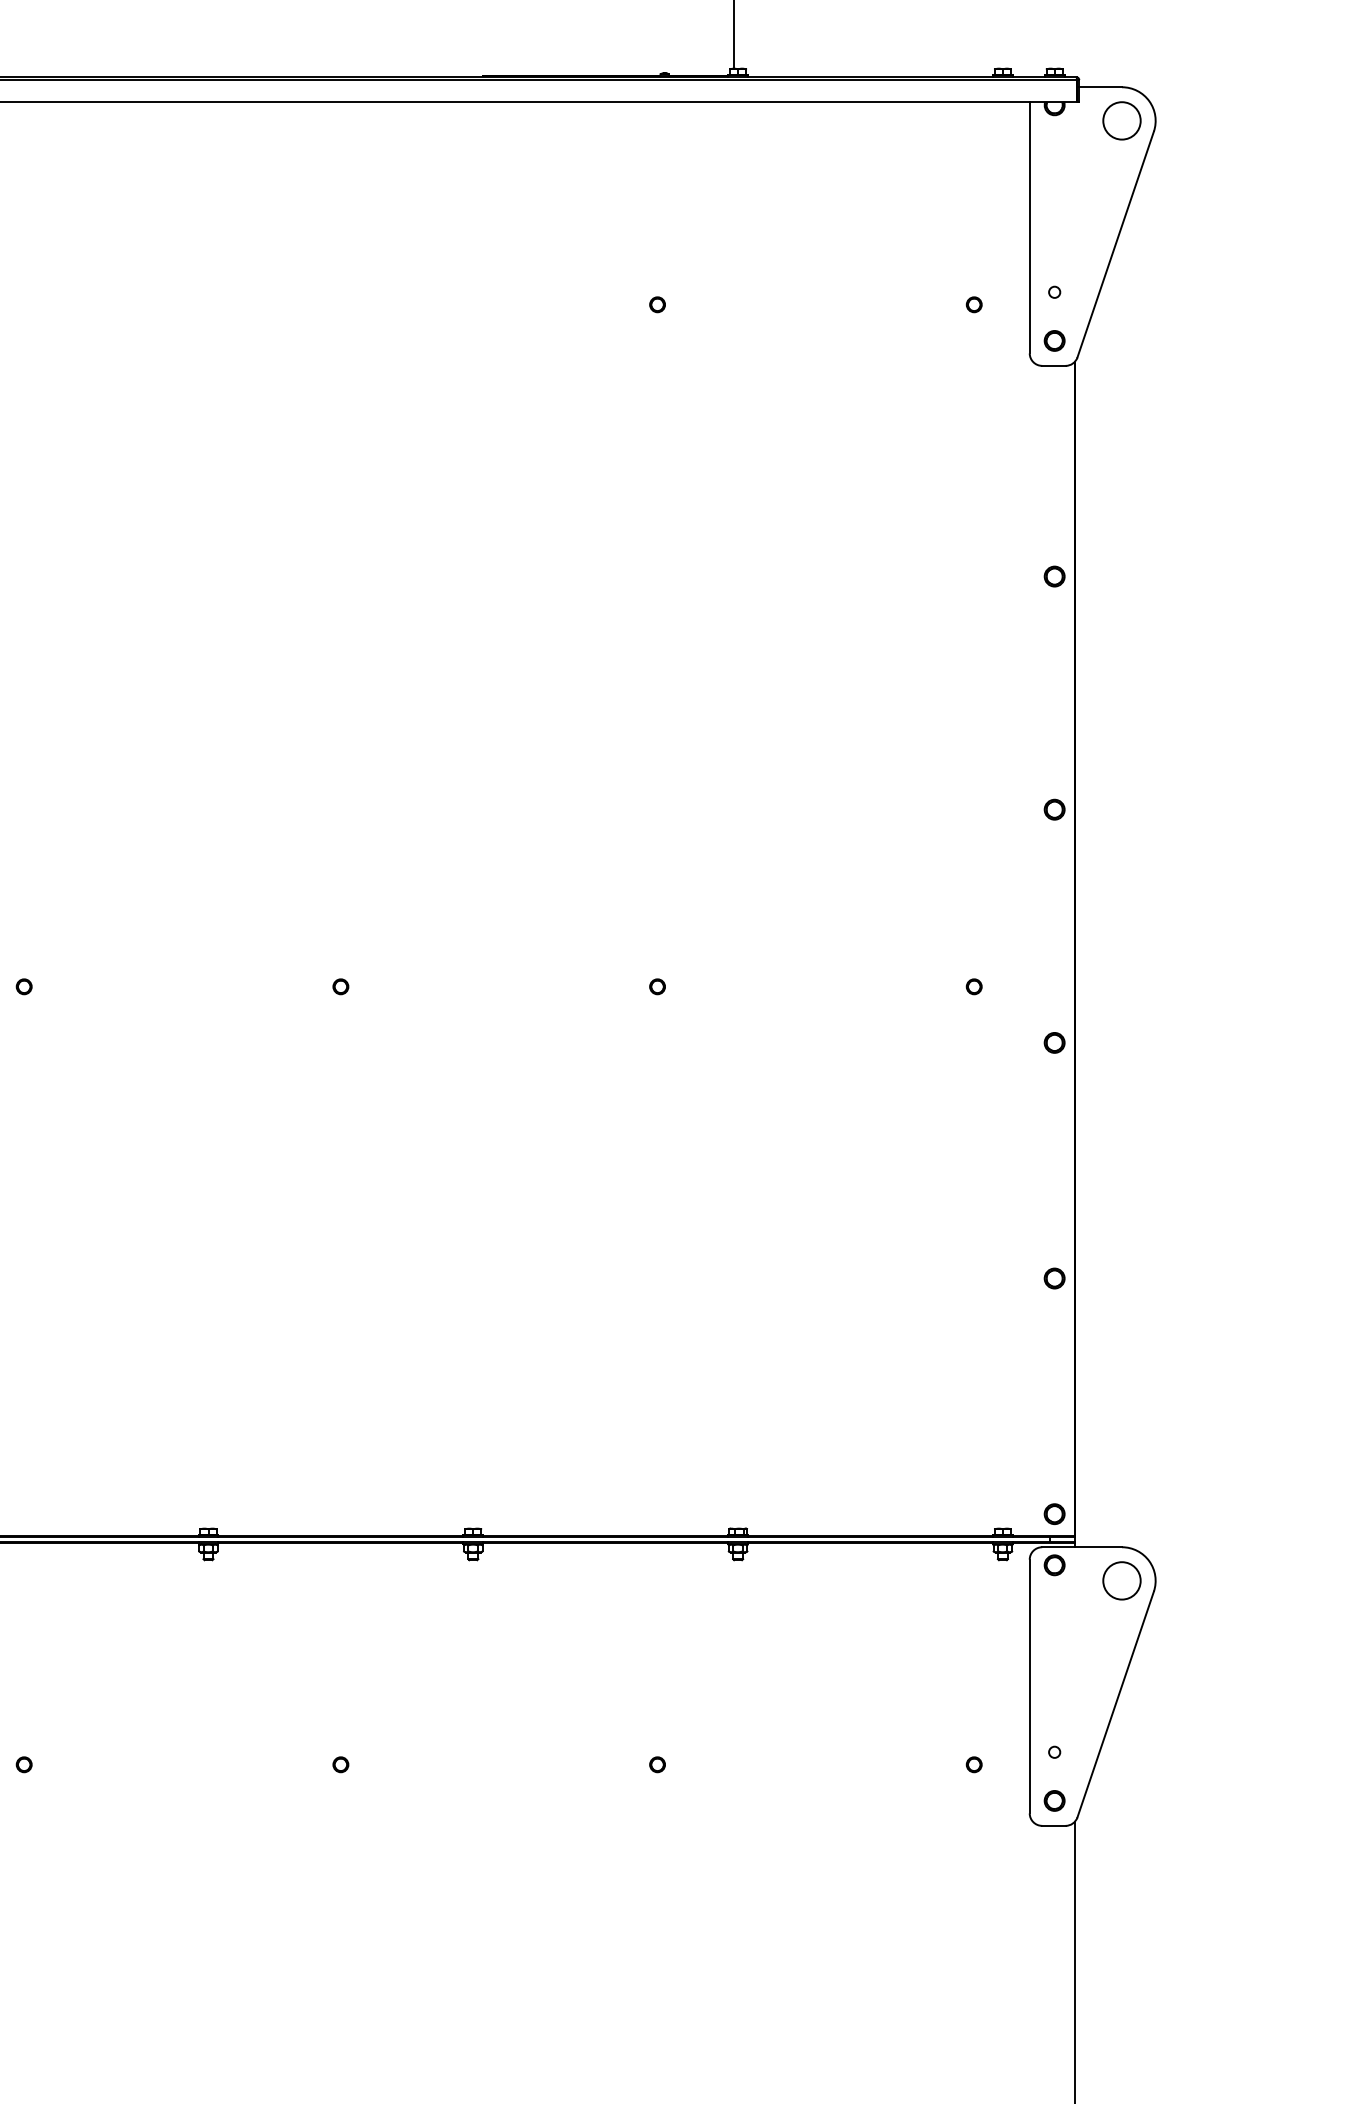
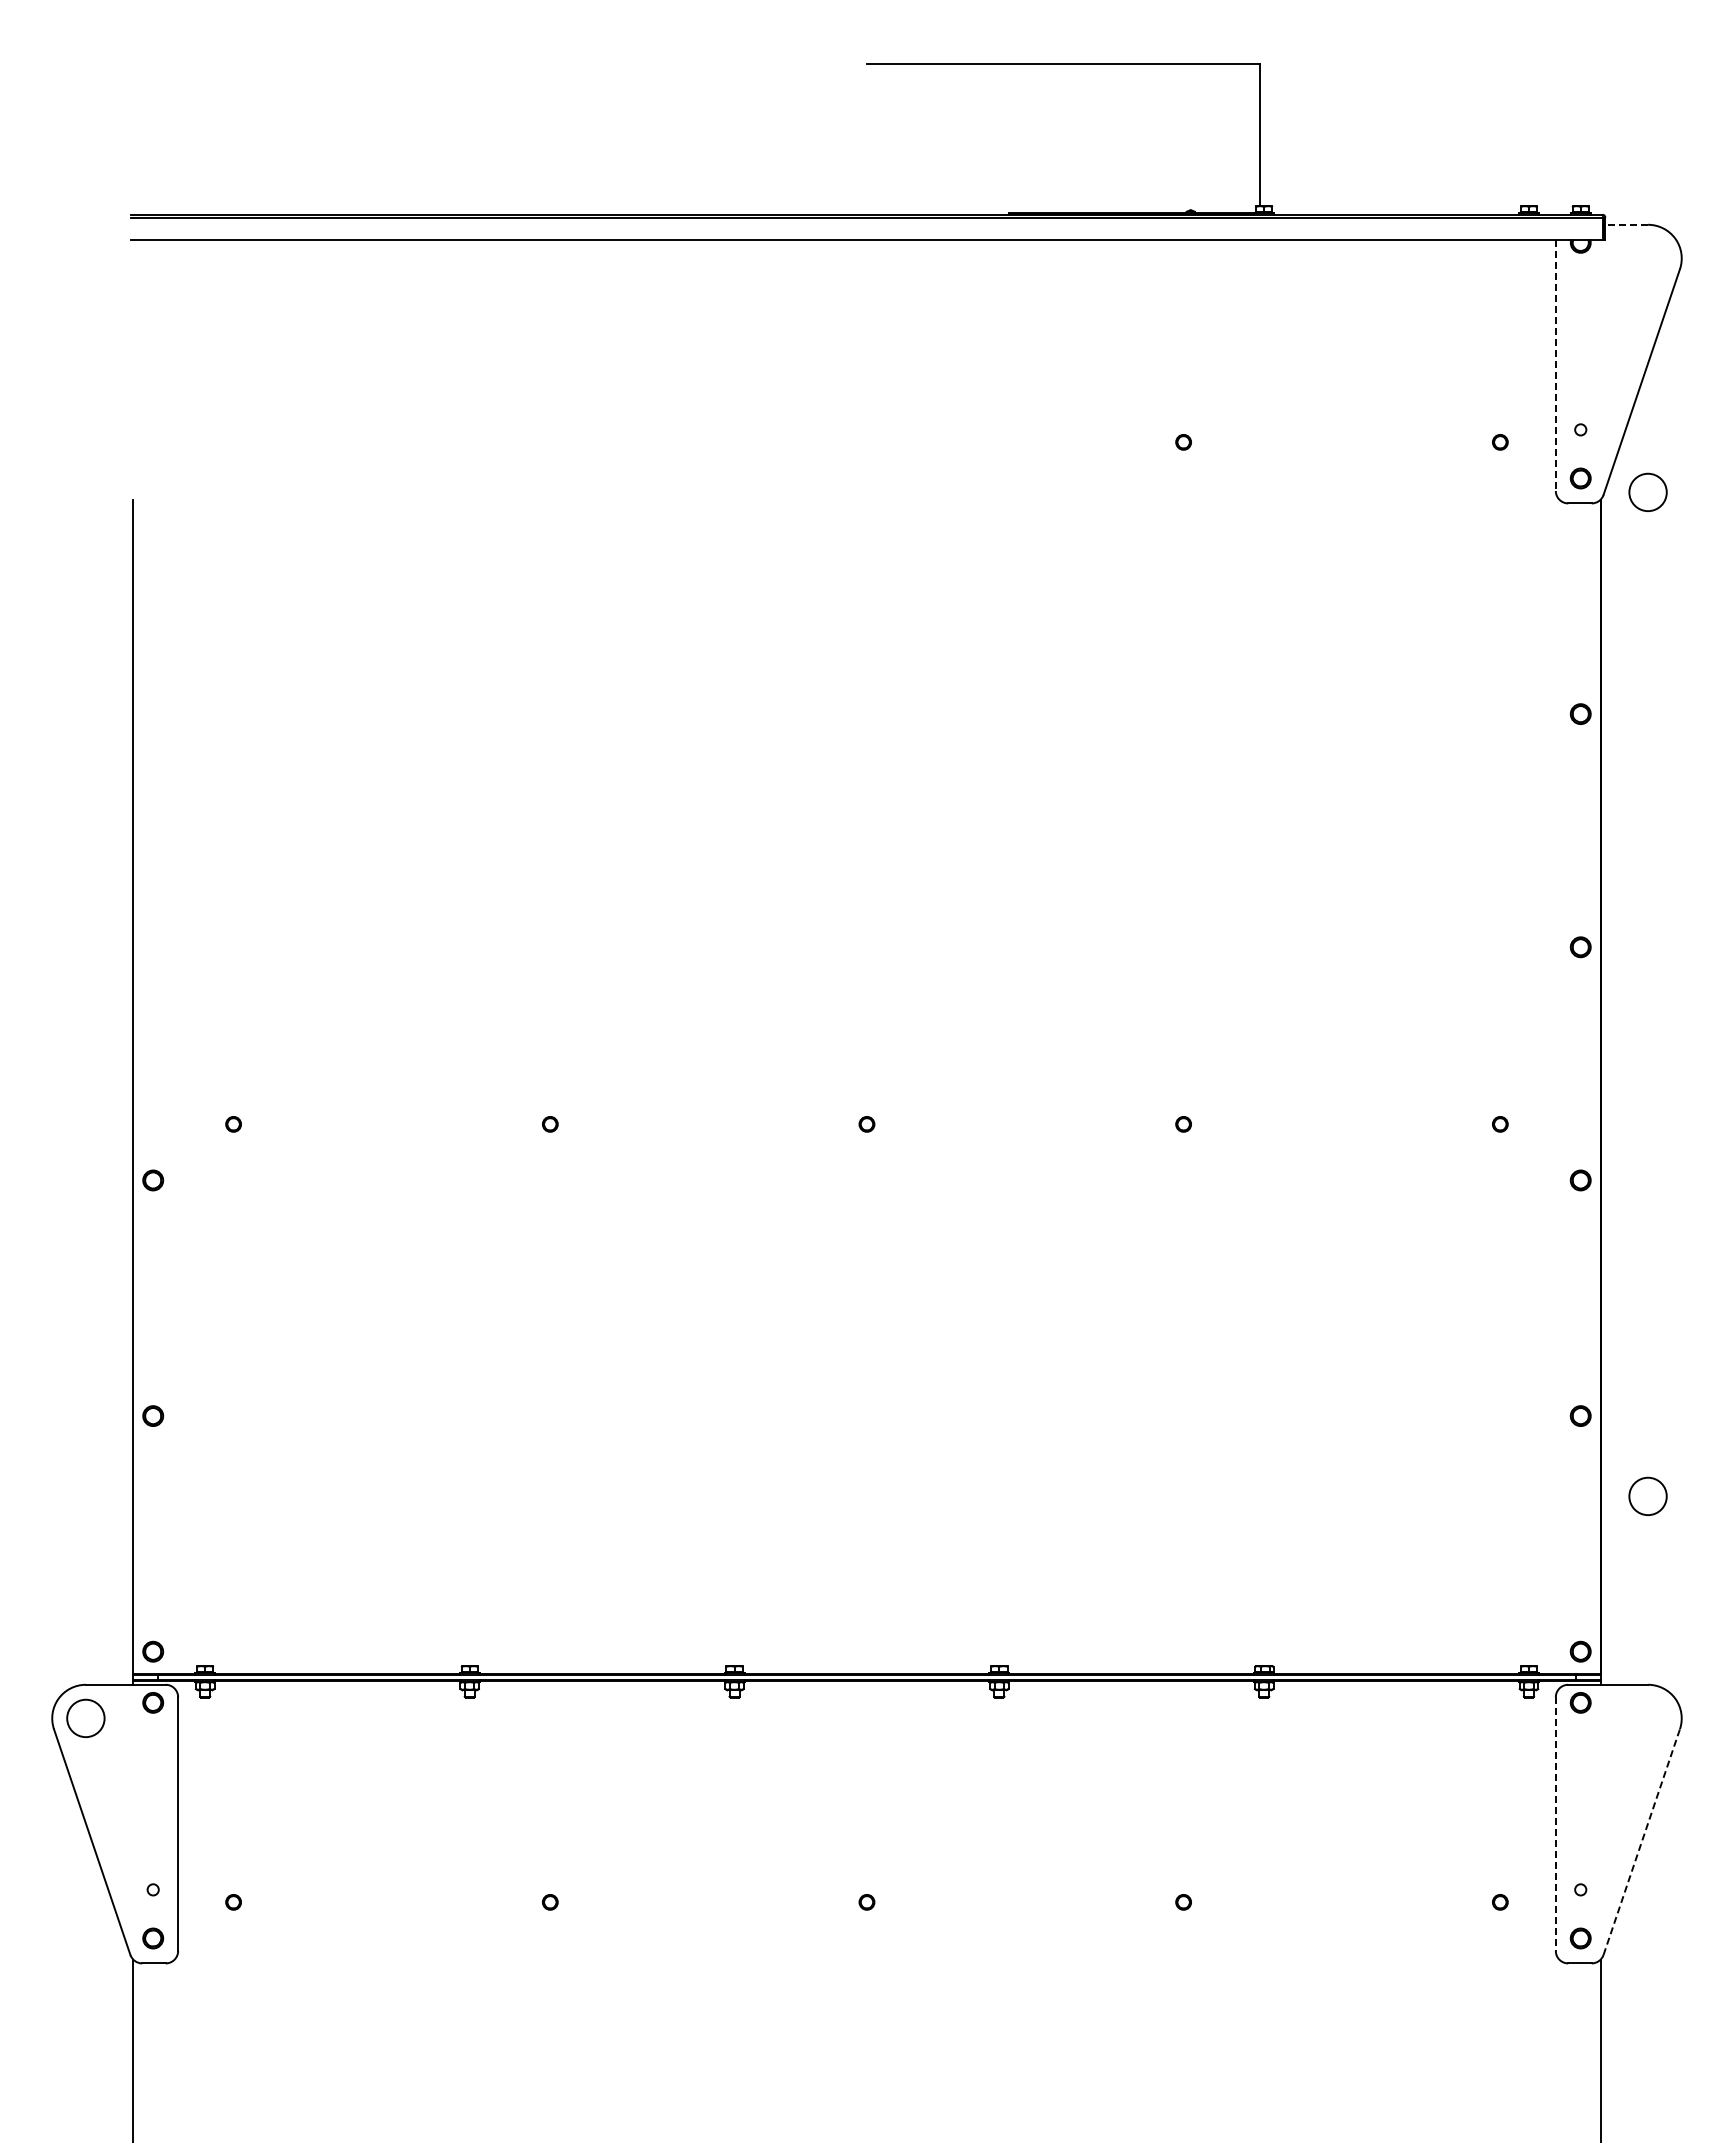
line: (1100, 86) -> (1626, 224), solid -> dashed
circle: (1121, 119) -> (1647, 491), moved
line: (1029, 227) -> (1555, 365), solid -> dashed
circle: (1121, 1579) -> (1647, 1495), moved
line: (1029, 1686) -> (1555, 1824), solid -> dashed
line: (1115, 1703) -> (1641, 1841), solid -> dashed

